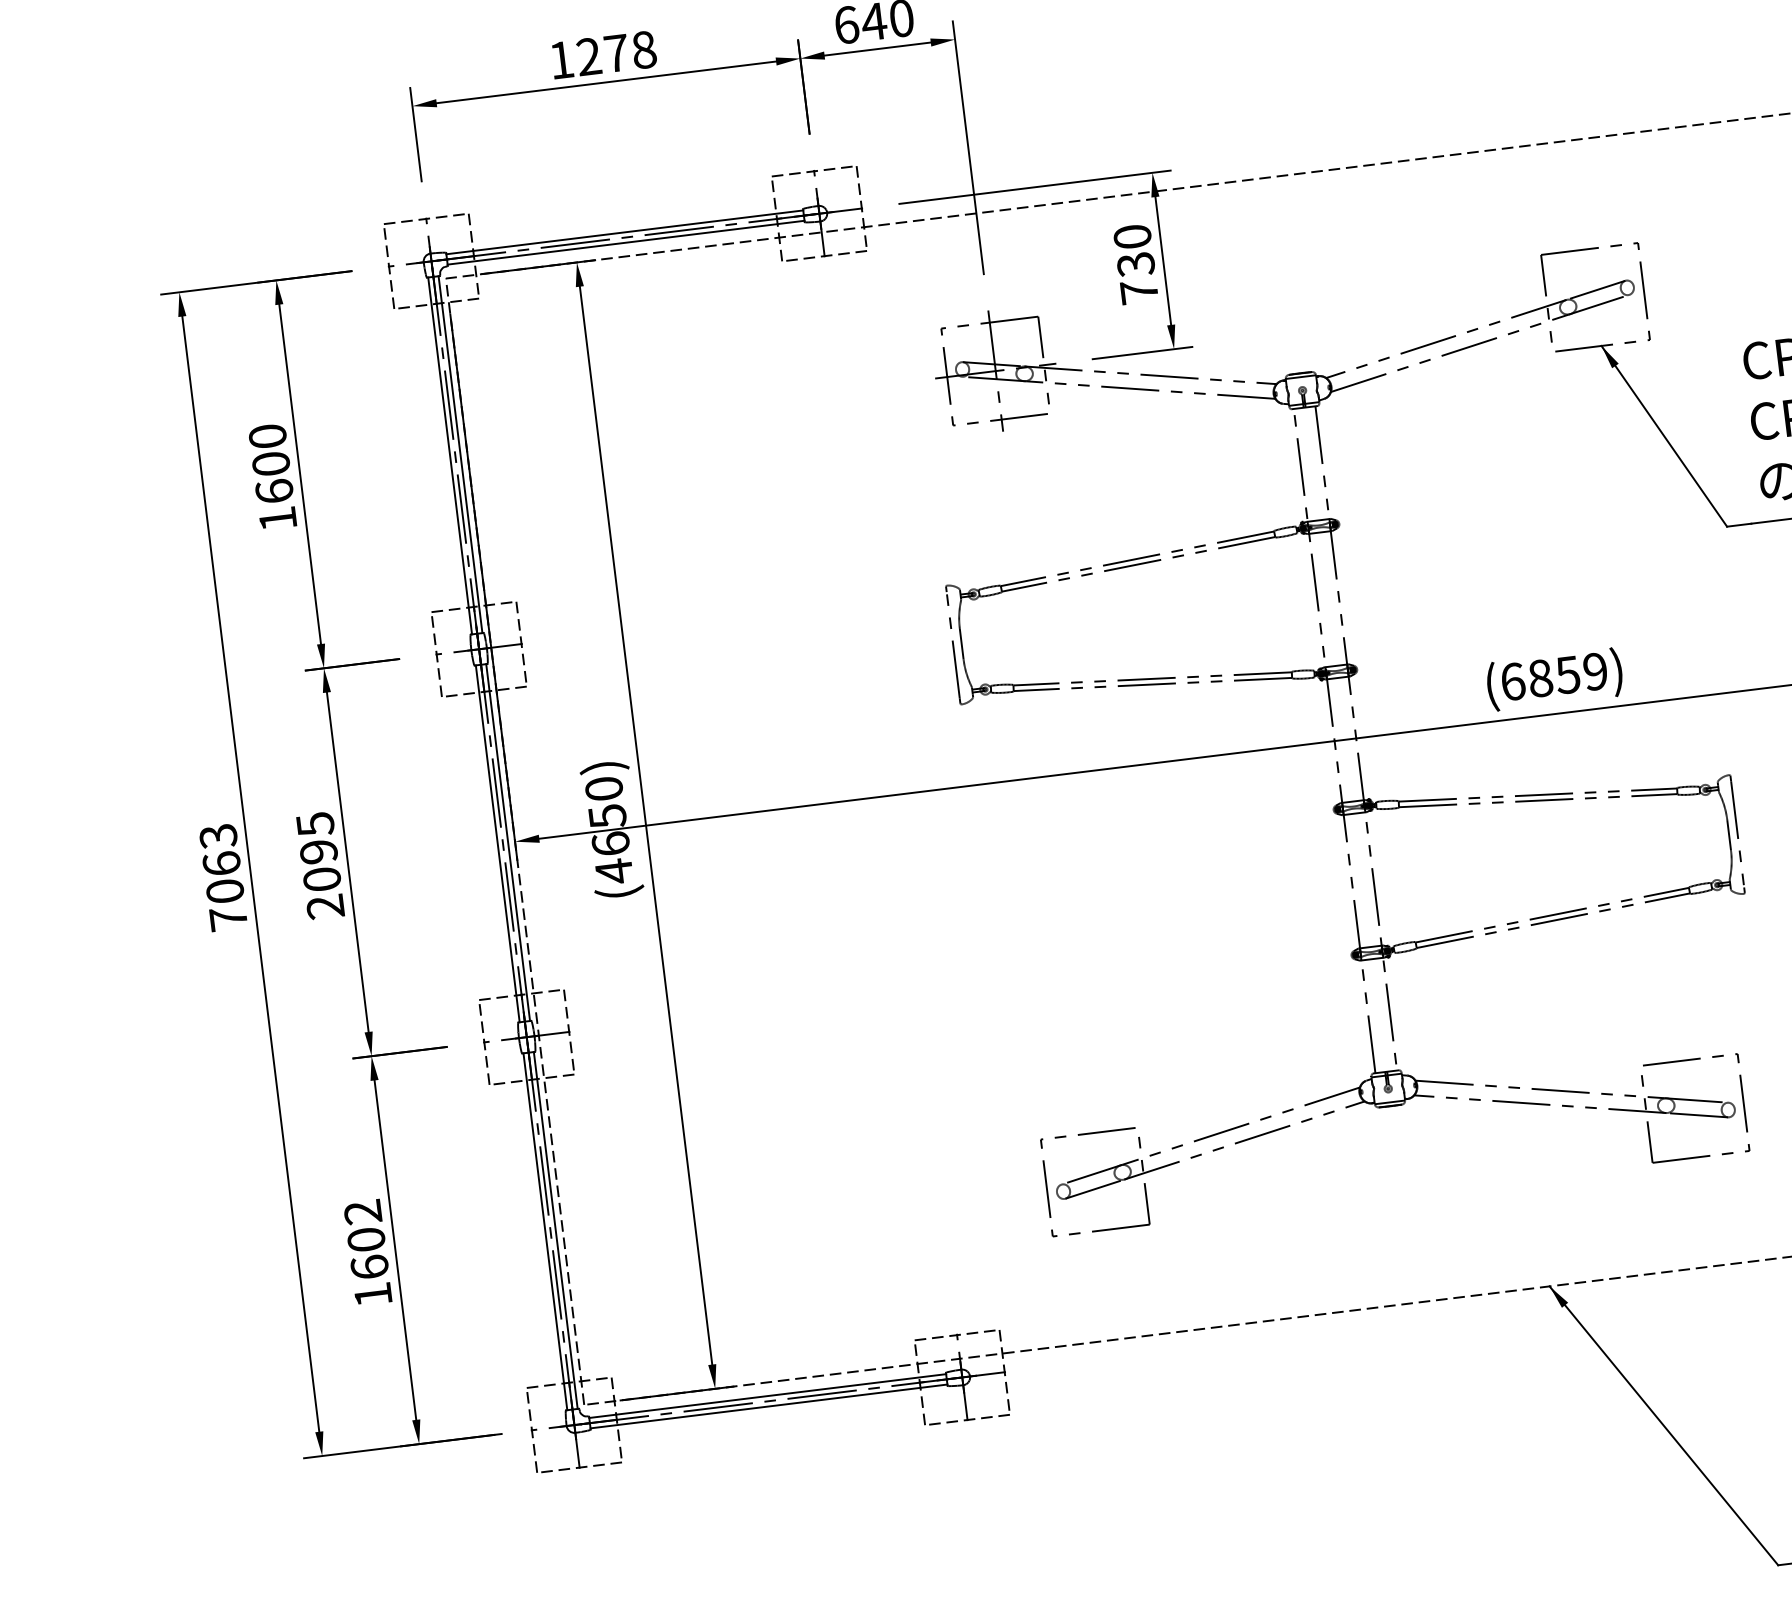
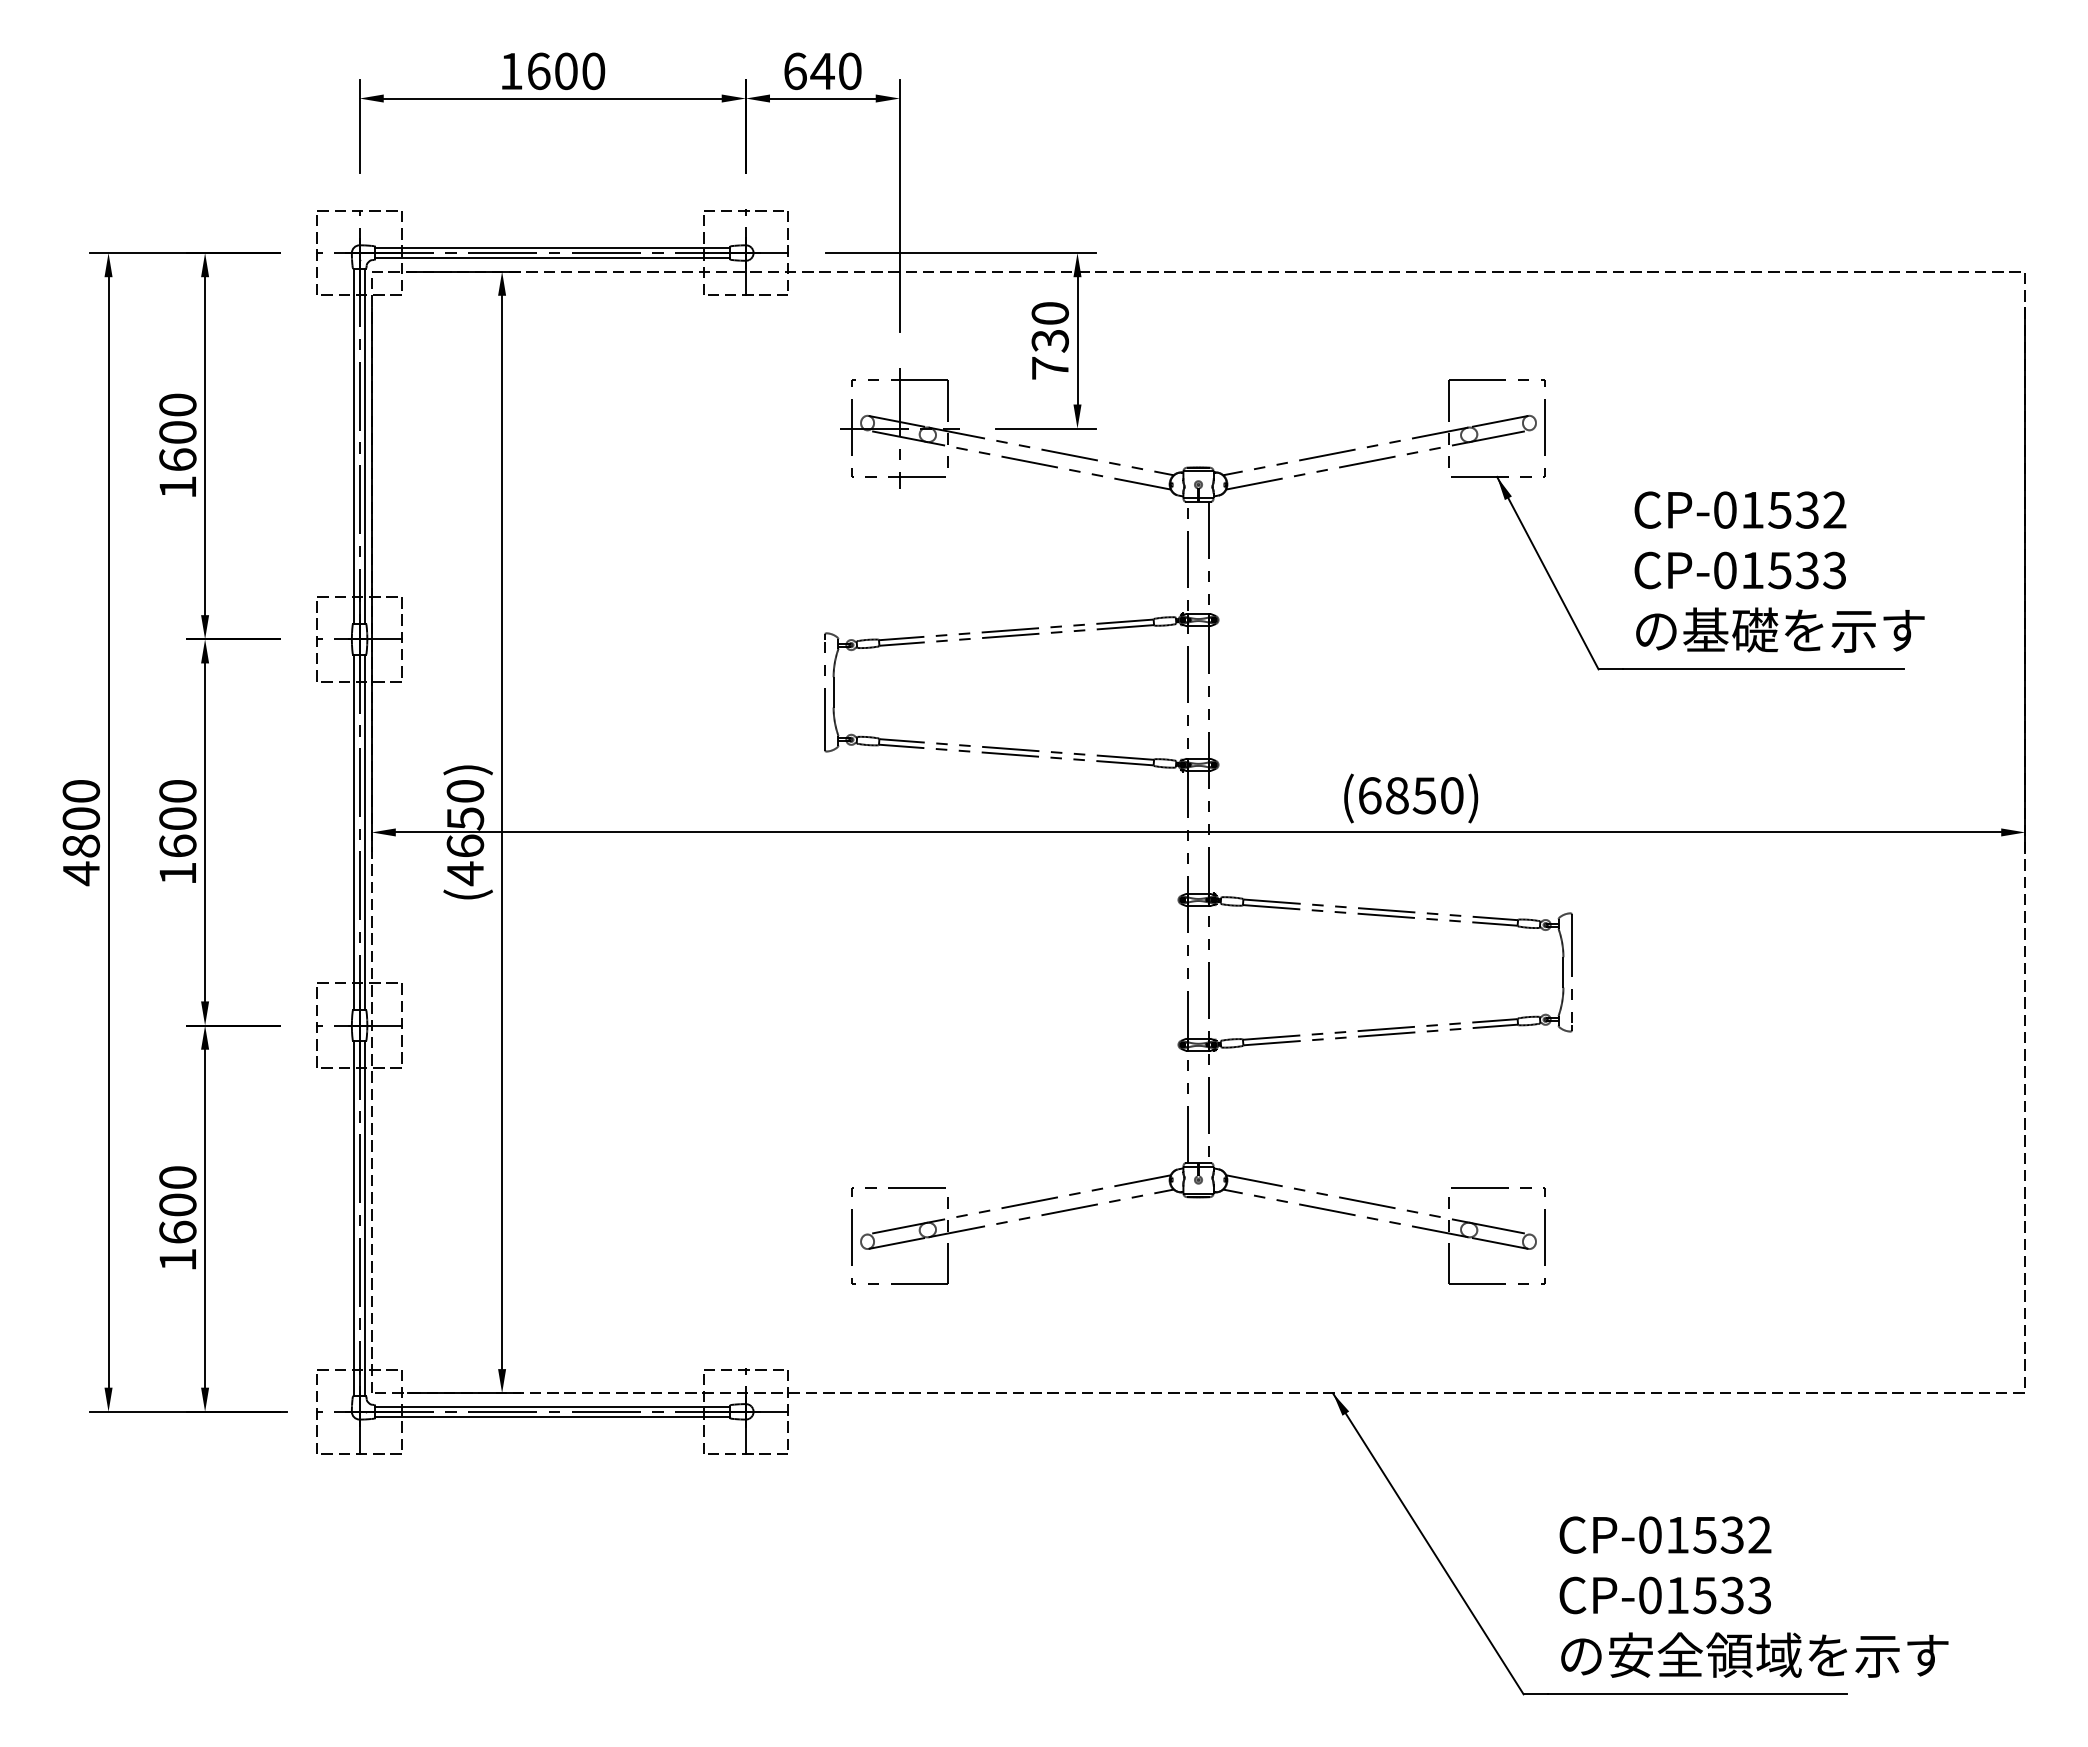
text: (616, 53) -> (566, 71), 1278 -> 1600
text: (1594, 671) -> (1451, 795), (6859) -> (6850)
text: (320, 865) -> (177, 832), 2095 -> 1600
text: (223, 878) -> (81, 833), 7063 -> 4800
text: (362, 1212) -> (177, 1177), 1602 -> 1600

